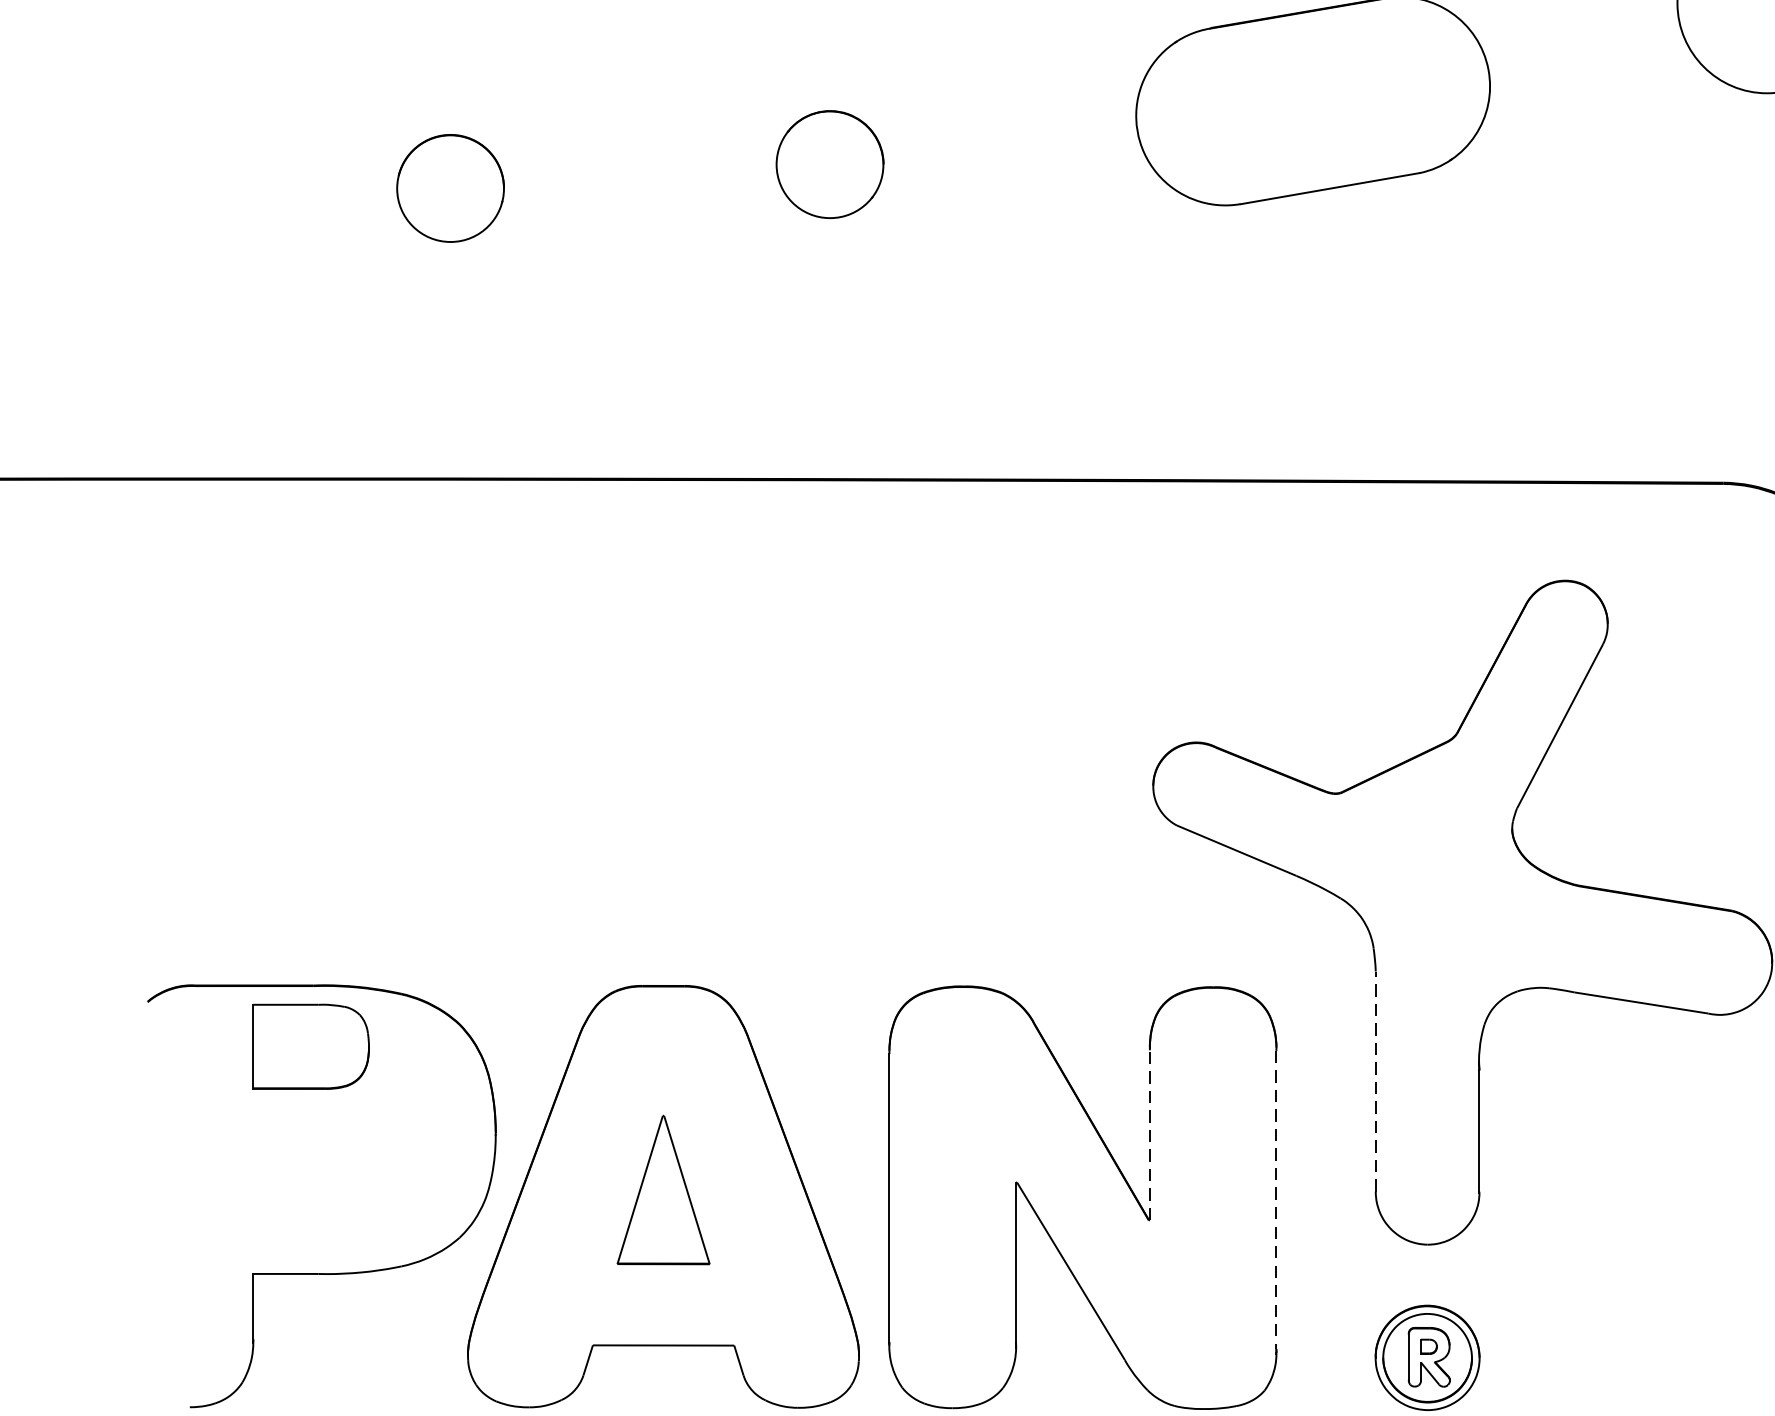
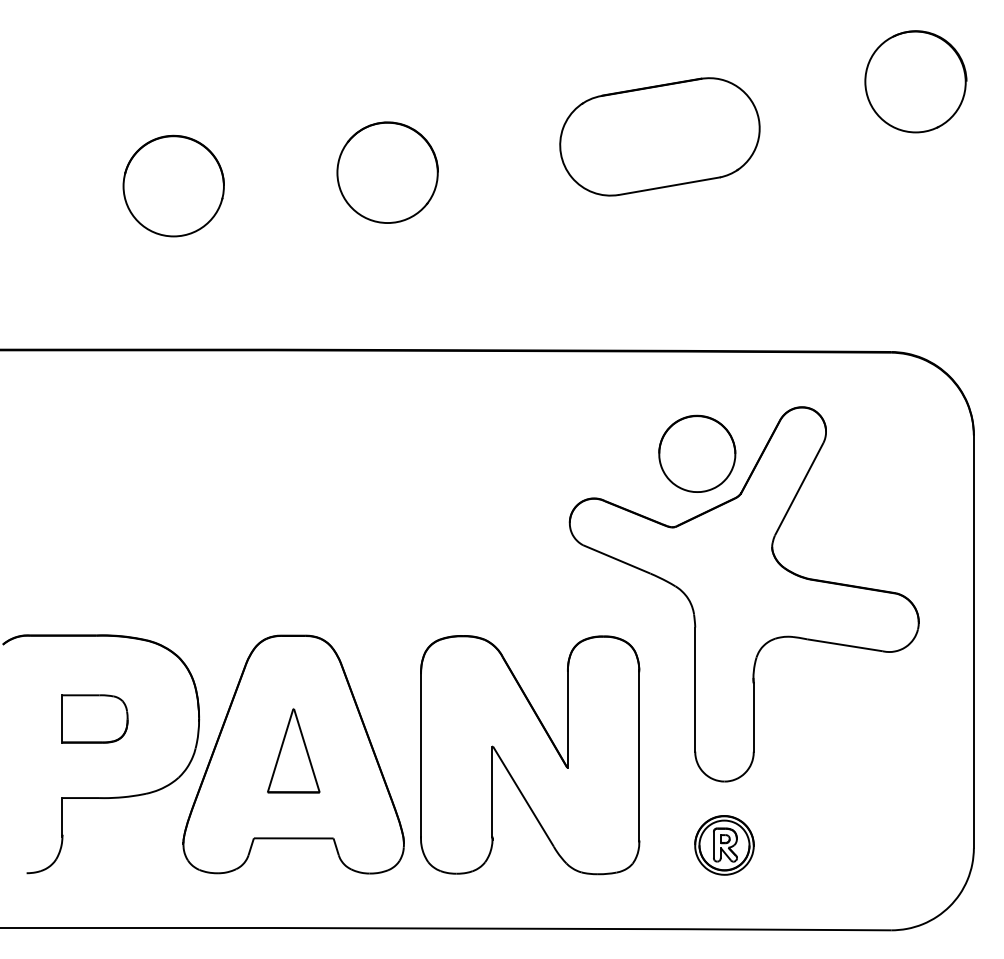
part: (829, 164) -> (387, 172), size x1.67
part: (450, 187) -> (173, 185), size x1.67
part: (1379, 662) -> (697, 453), added
part: (310, 1045) -> (94, 718), moved
line: (1376, 1081) -> (695, 689), dashed -> solid
line: (1149, 1134) -> (567, 719), dashed -> solid
line: (1276, 1200) -> (639, 756), dashed -> solid

